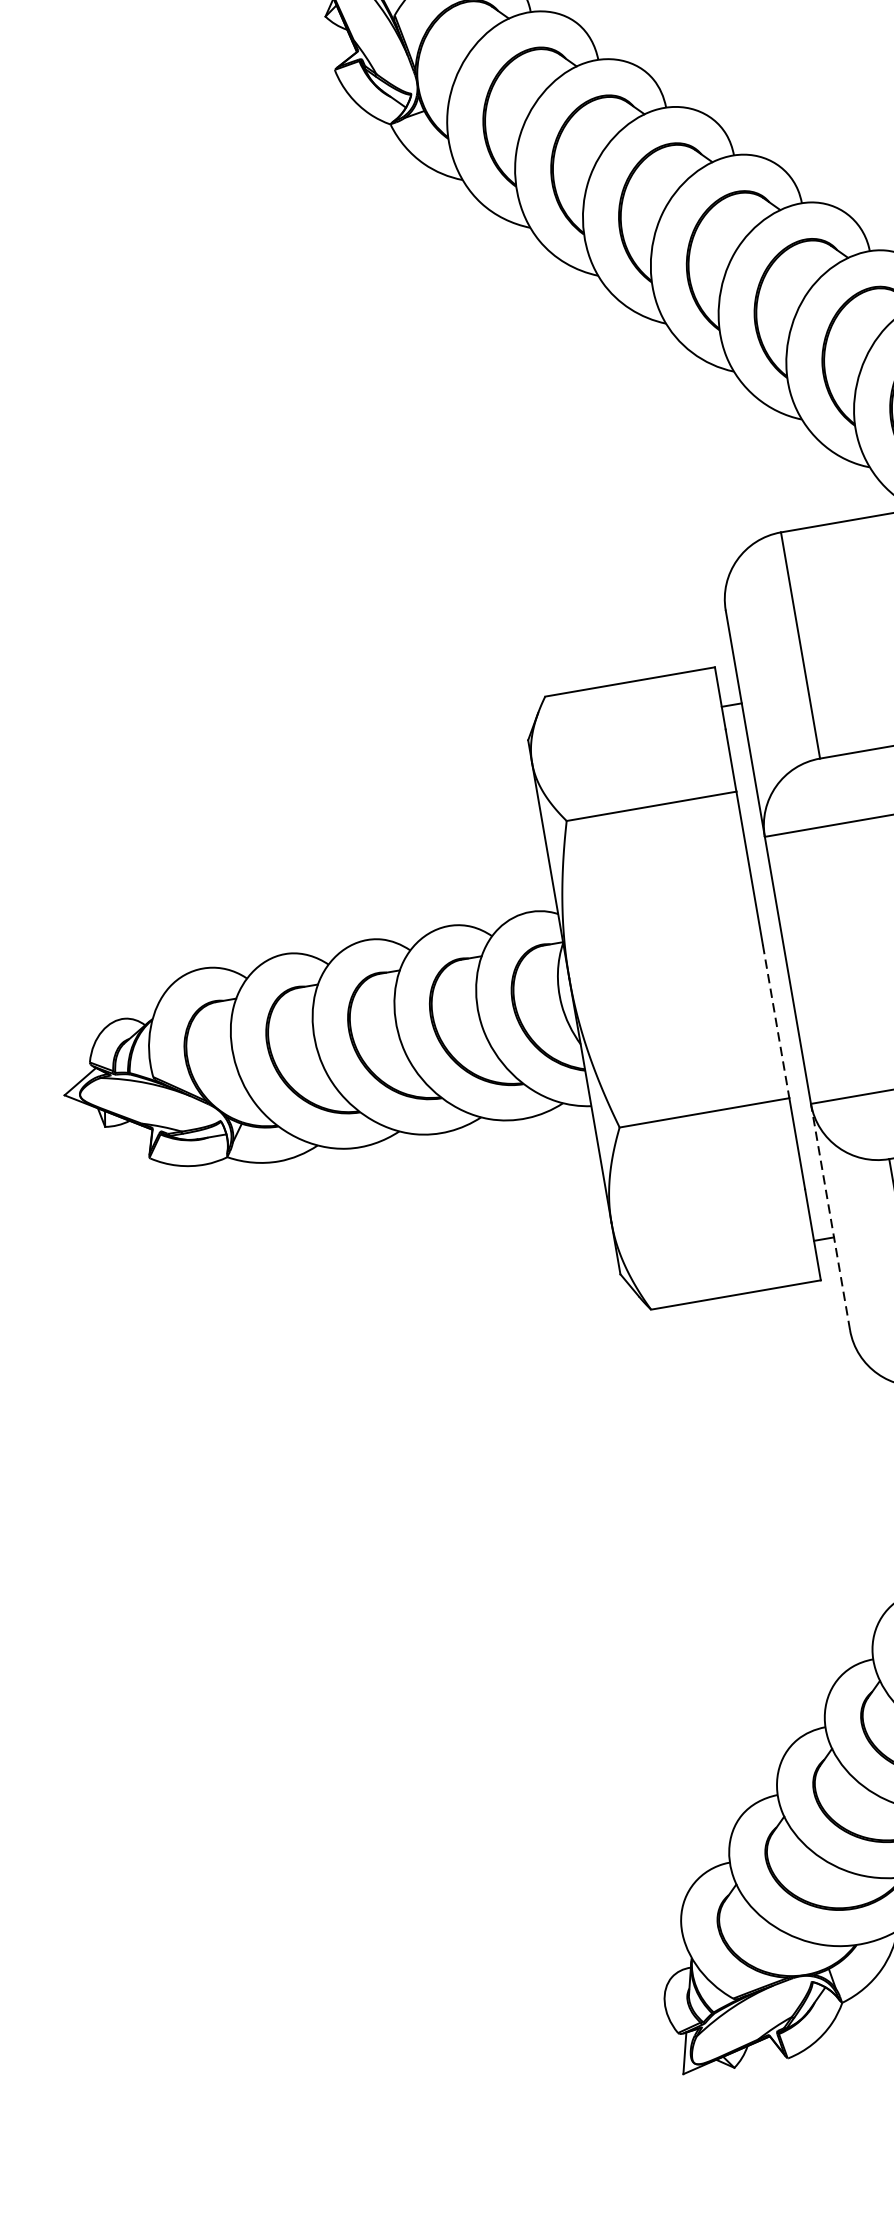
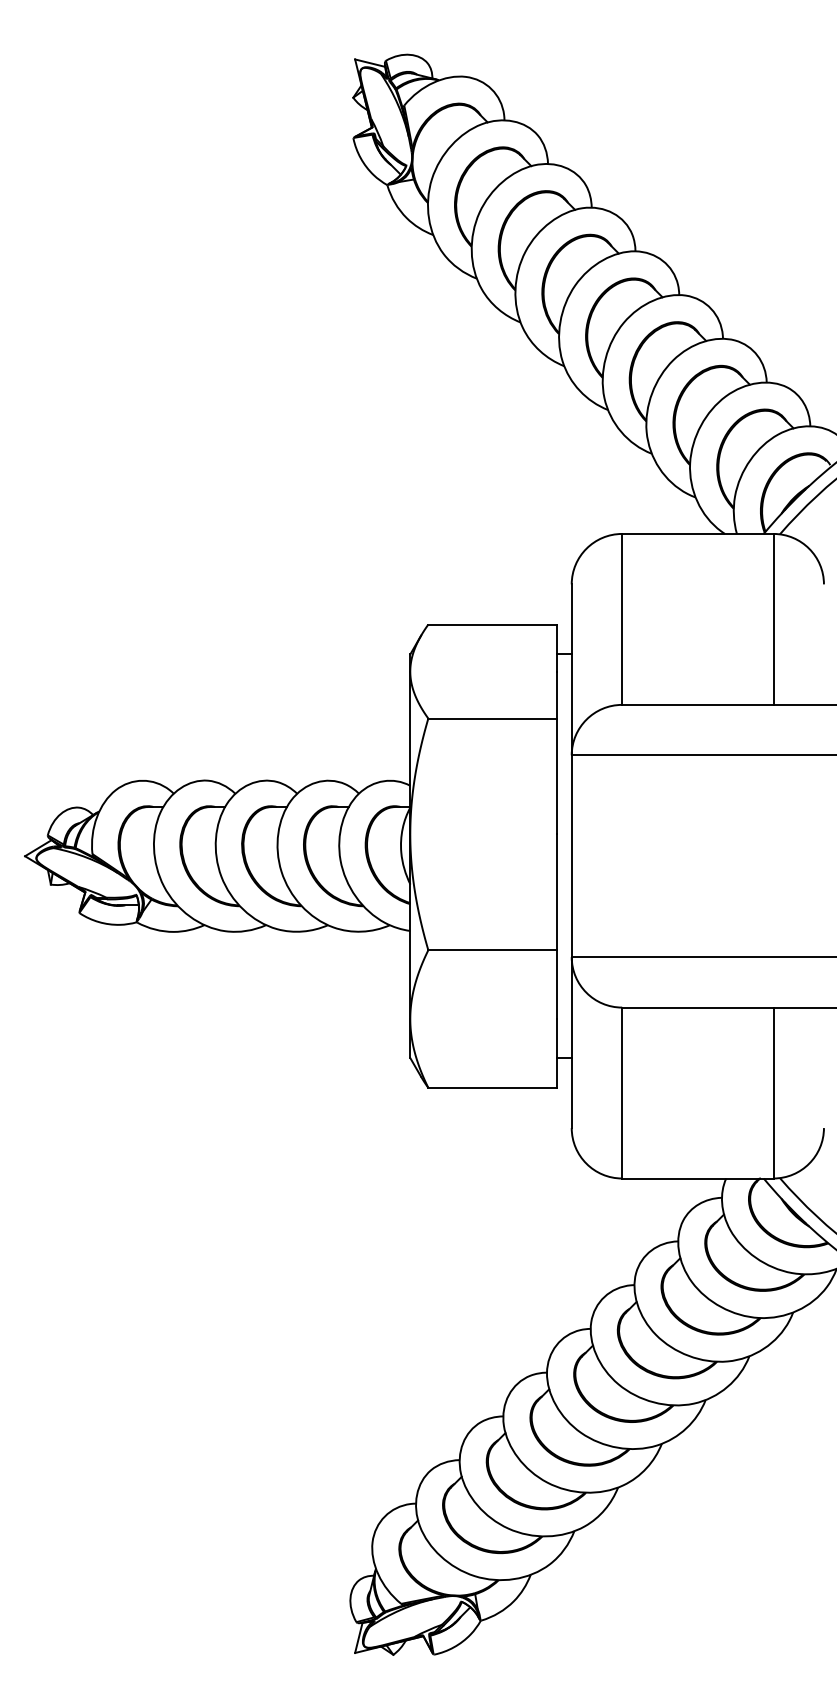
line: (776, 1021) -> (556, 892), dashed -> solid
line: (830, 1216) -> (571, 1042), dashed -> solid

